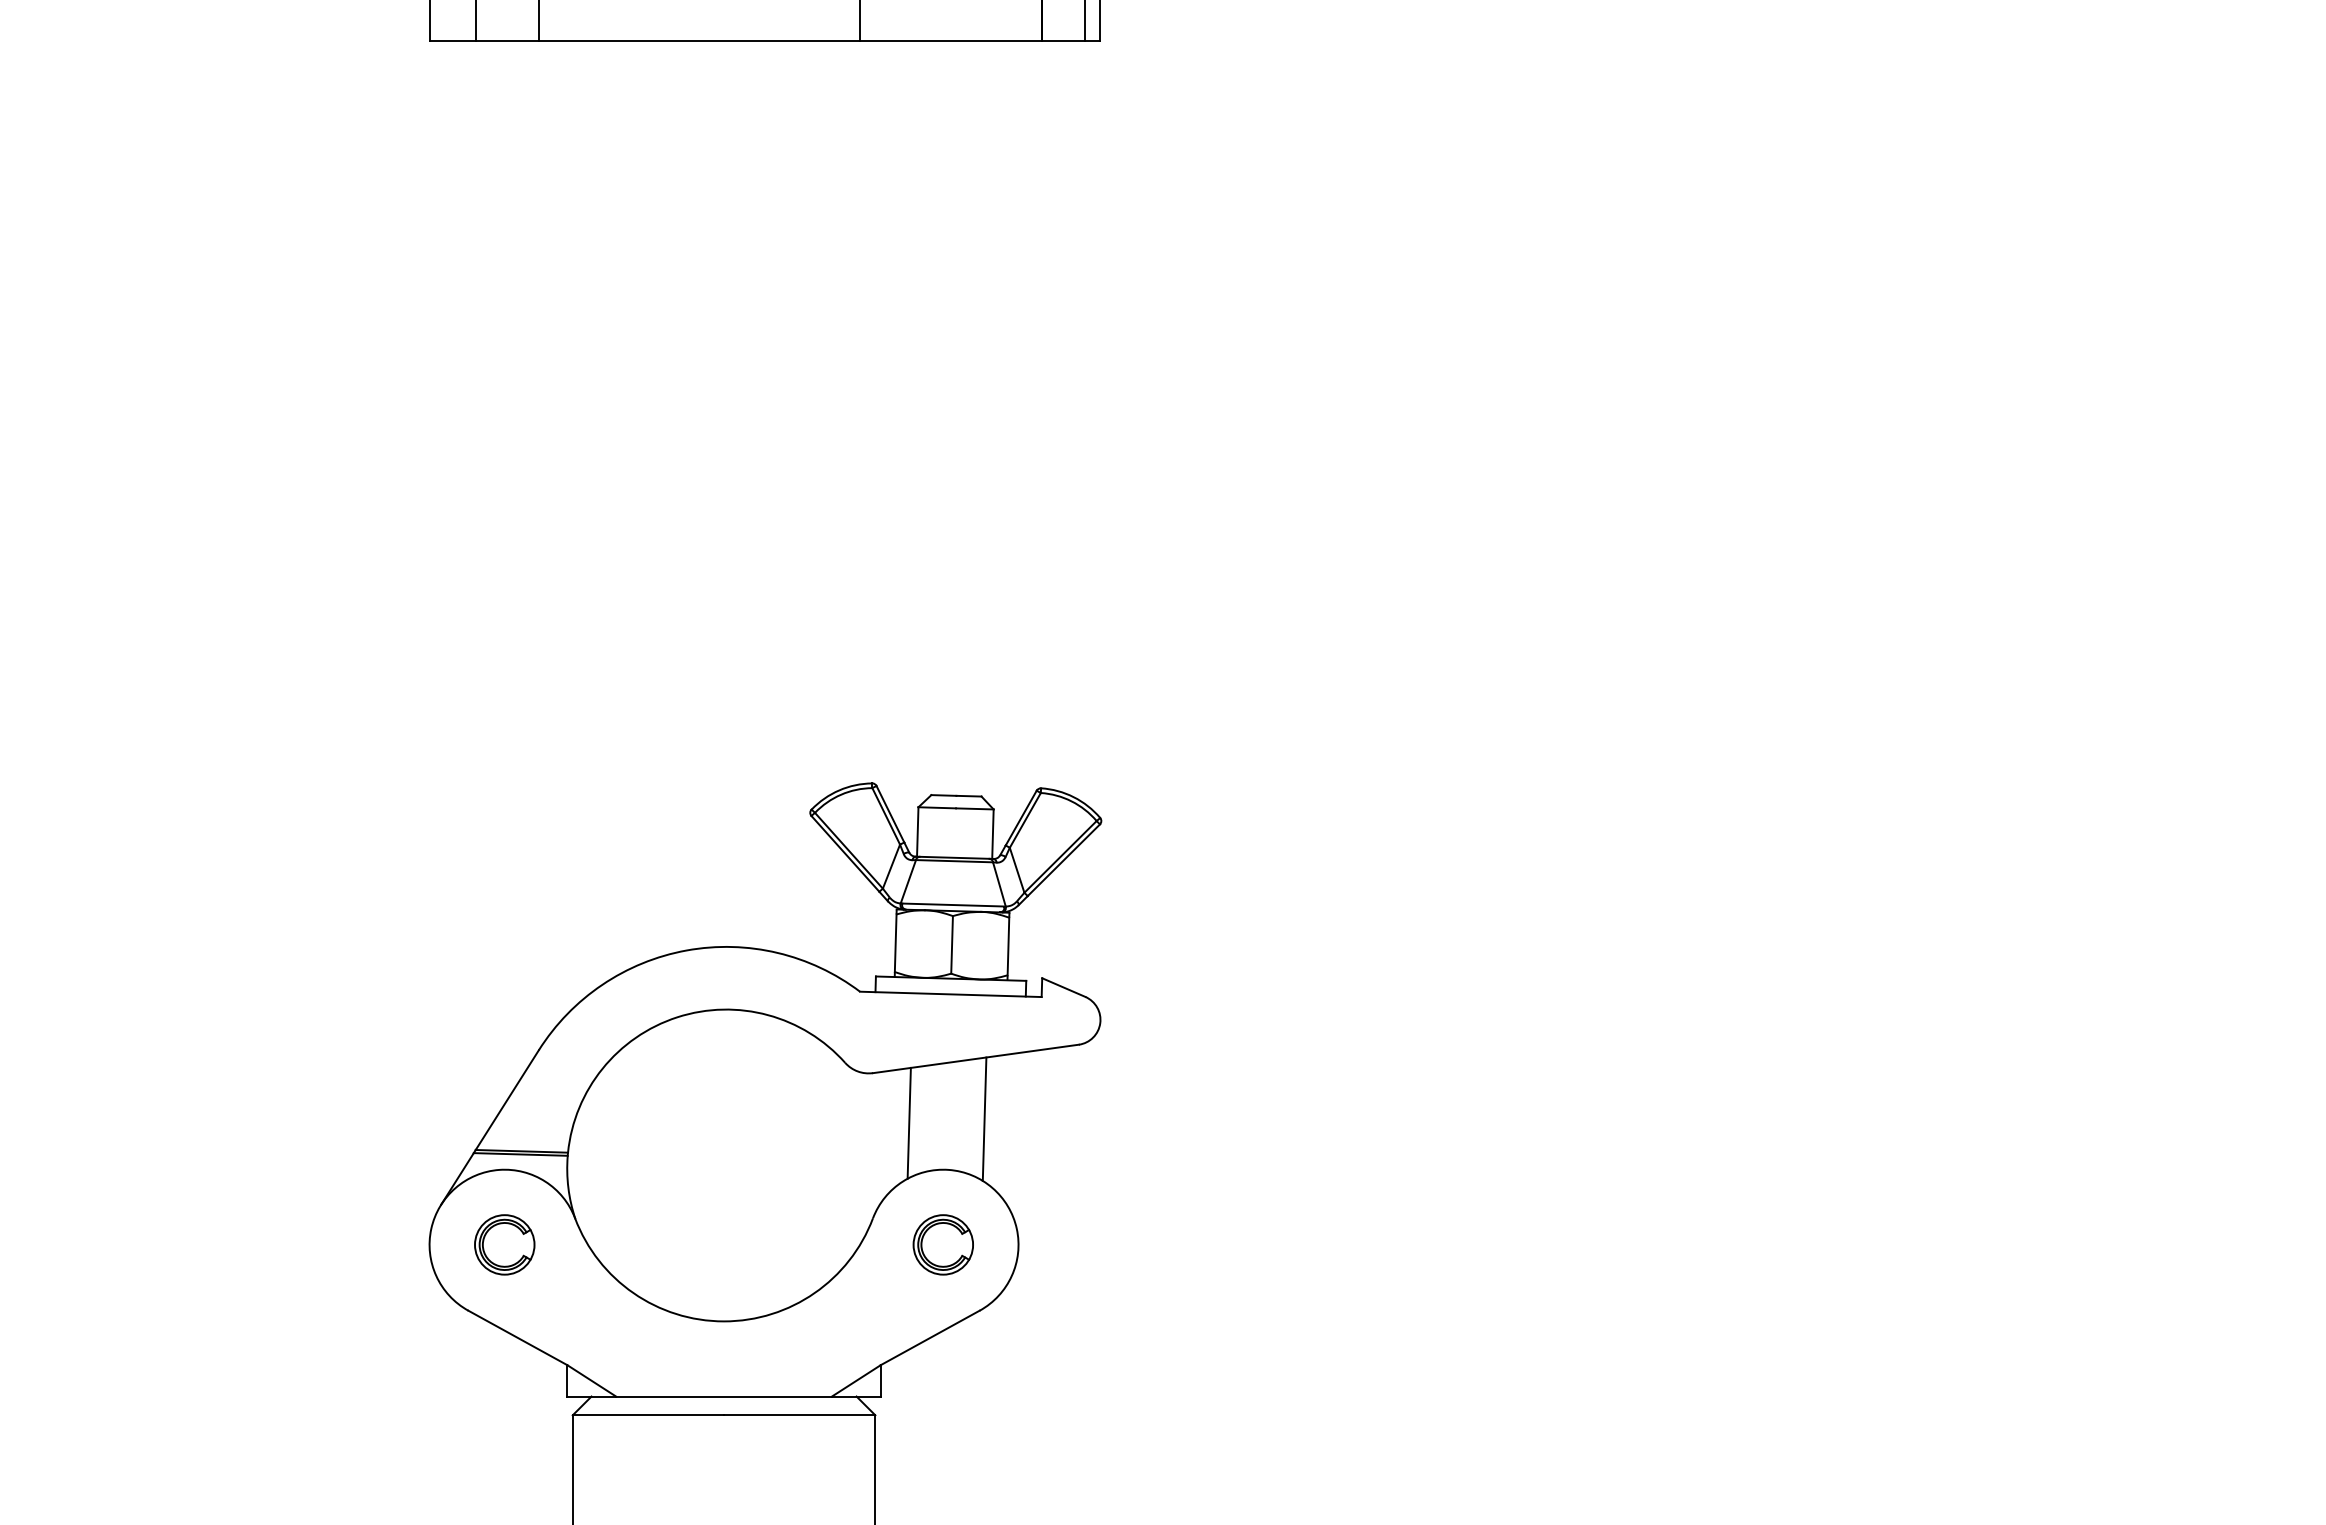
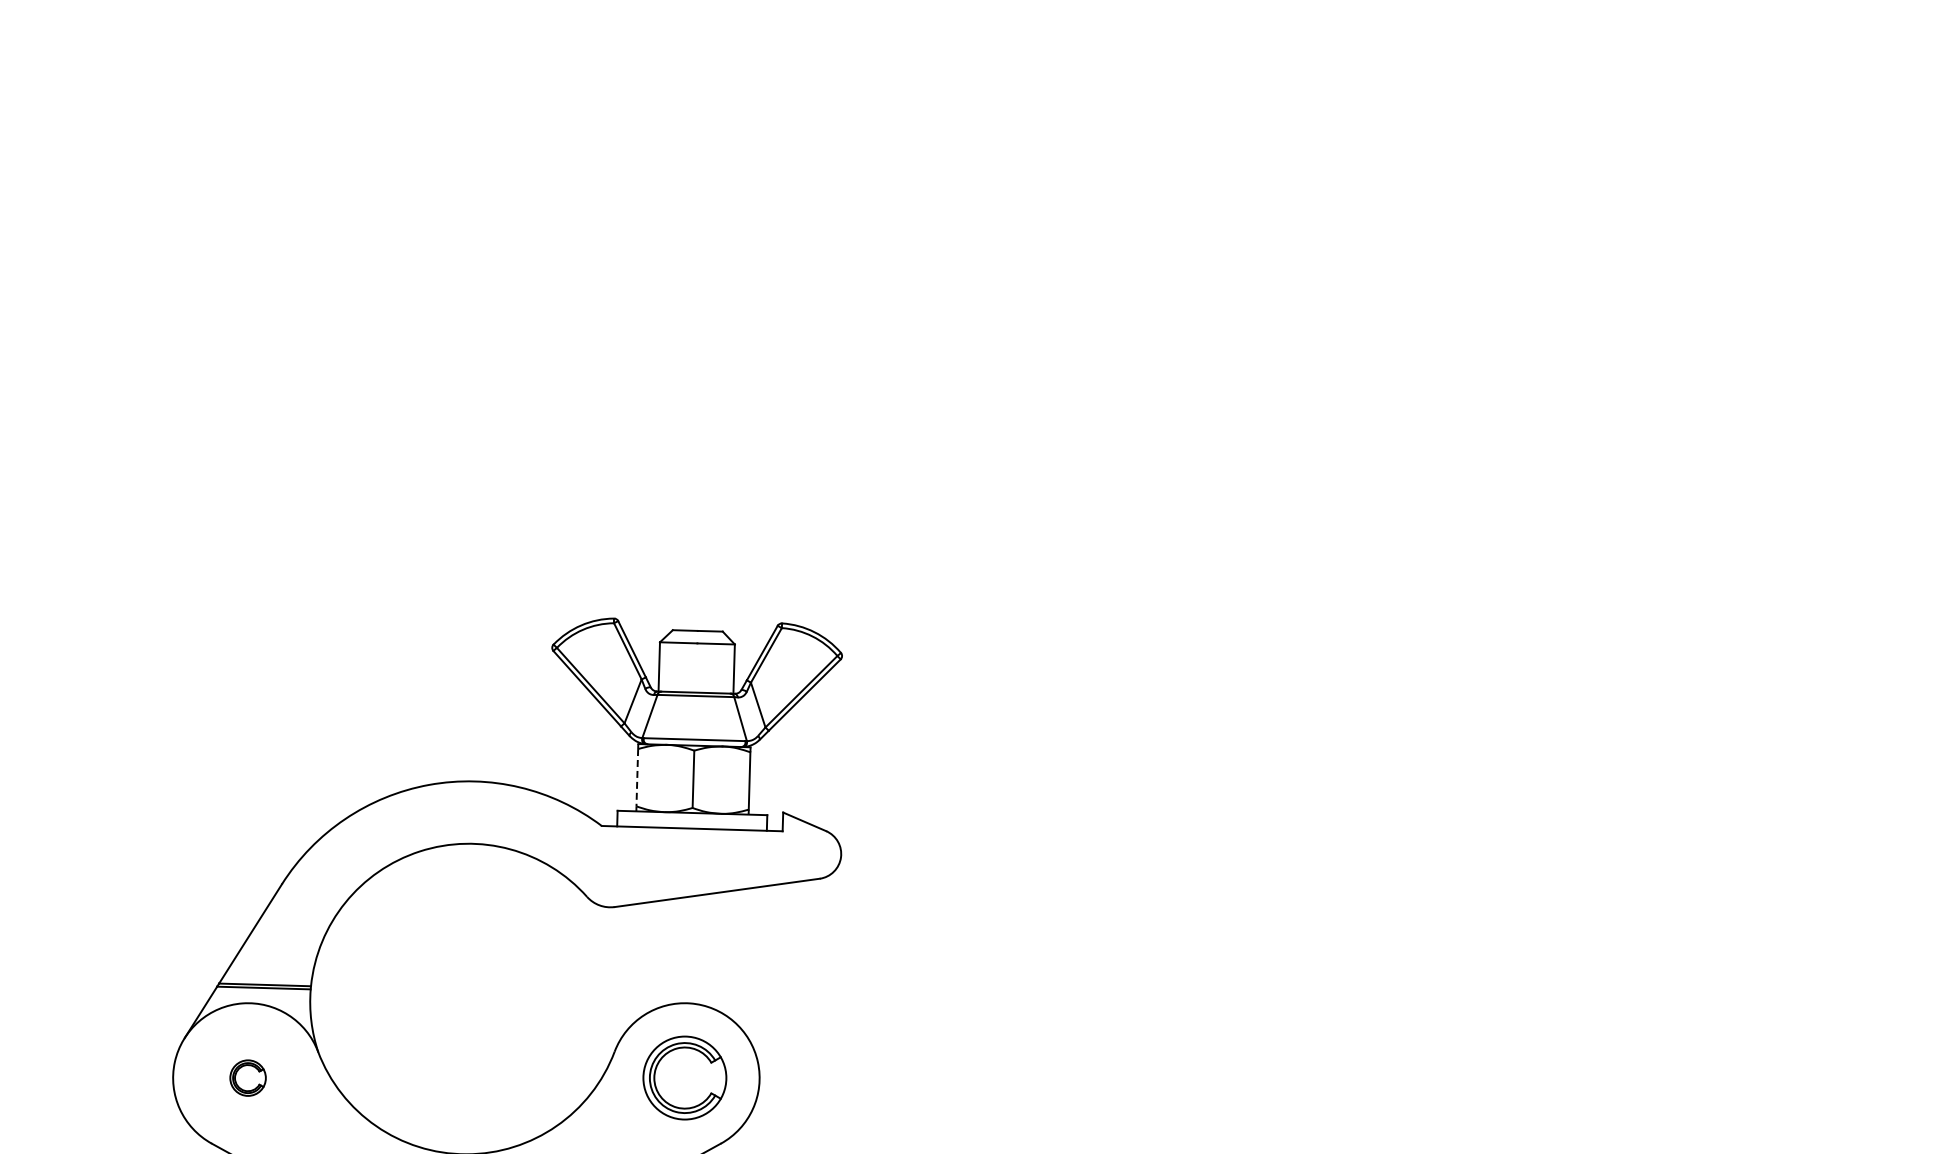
line: (895, 943) -> (637, 777), solid -> dashed
line: (984, 1118) -> (725, 952), removed
line: (908, 1122) -> (650, 956), removed
part: (504, 1244) -> (247, 1077), size x0.6
part: (942, 1244) -> (683, 1077), size x1.4

